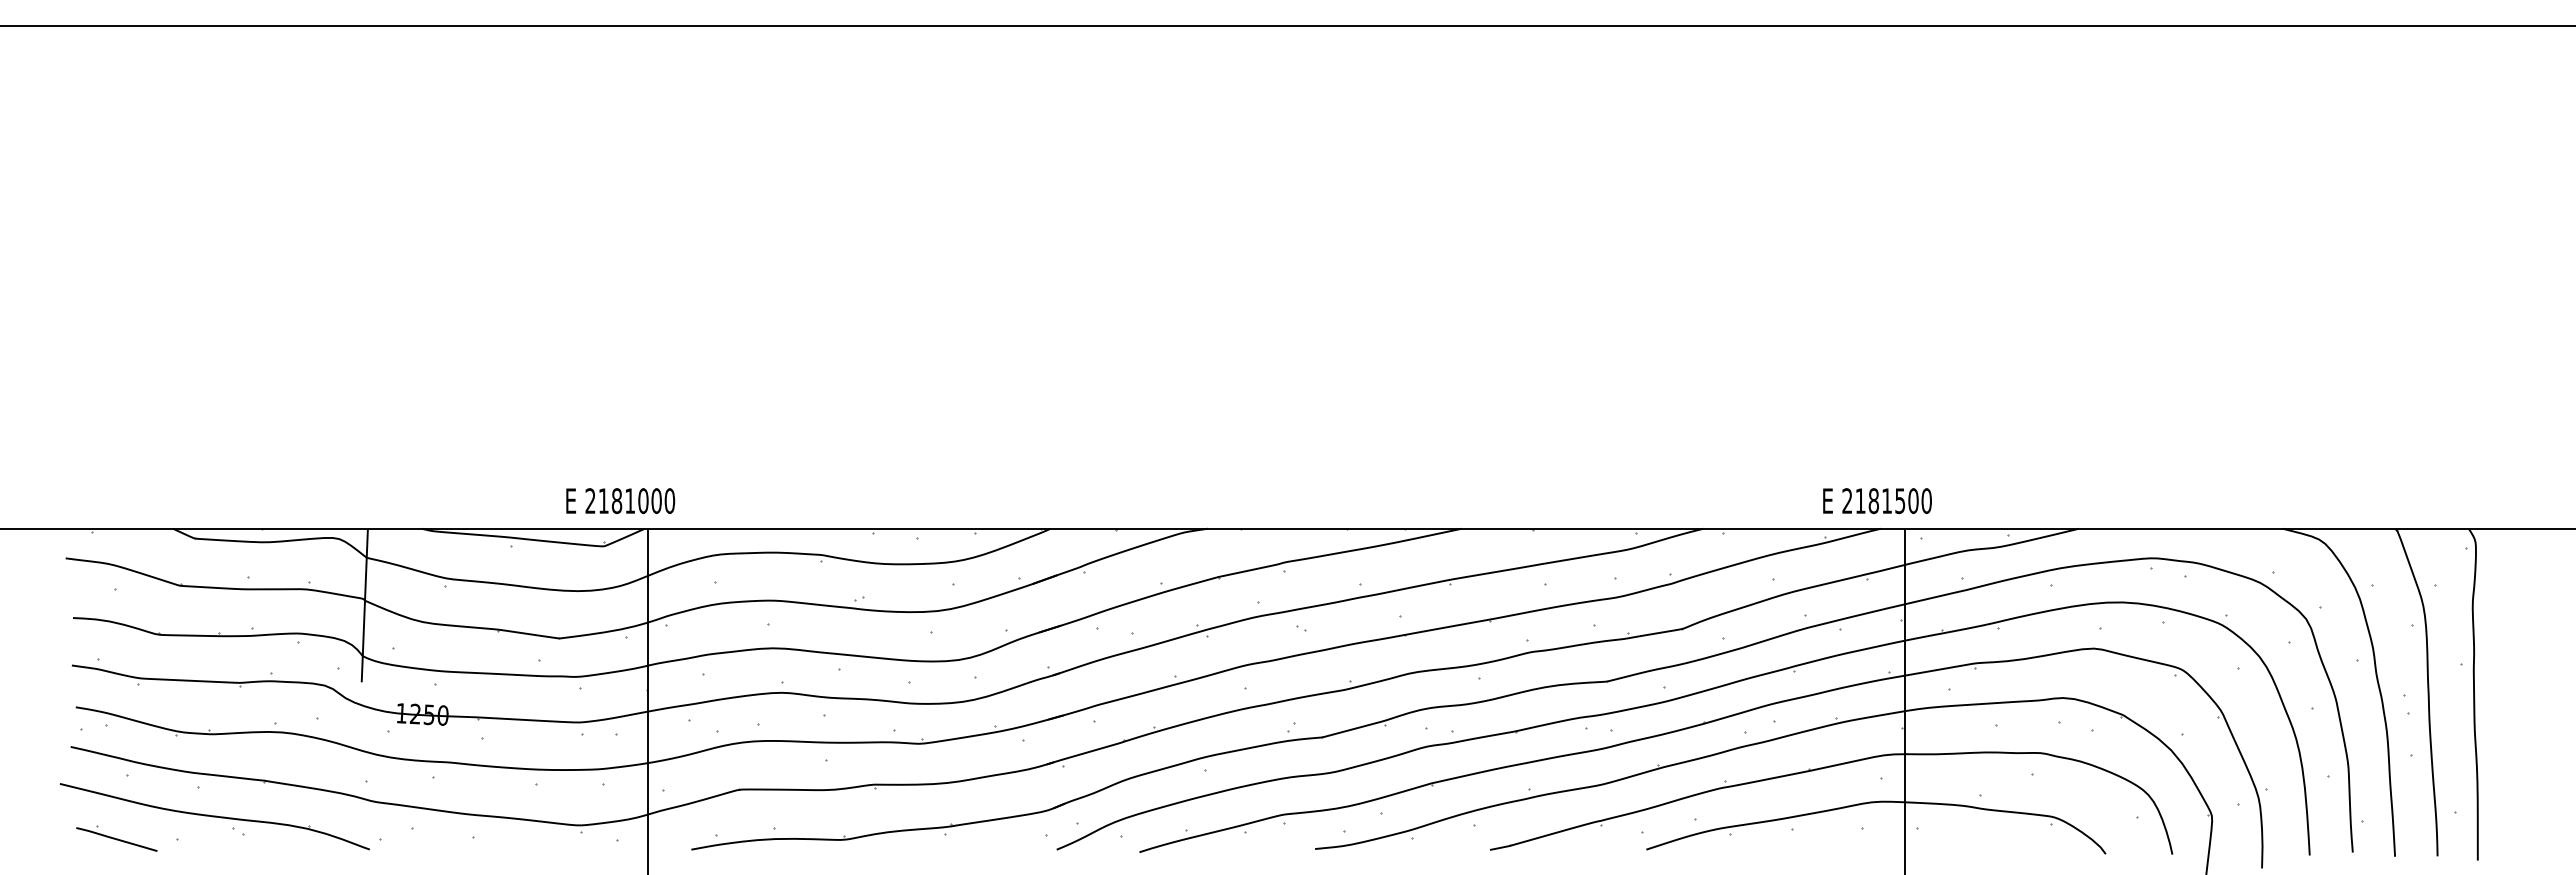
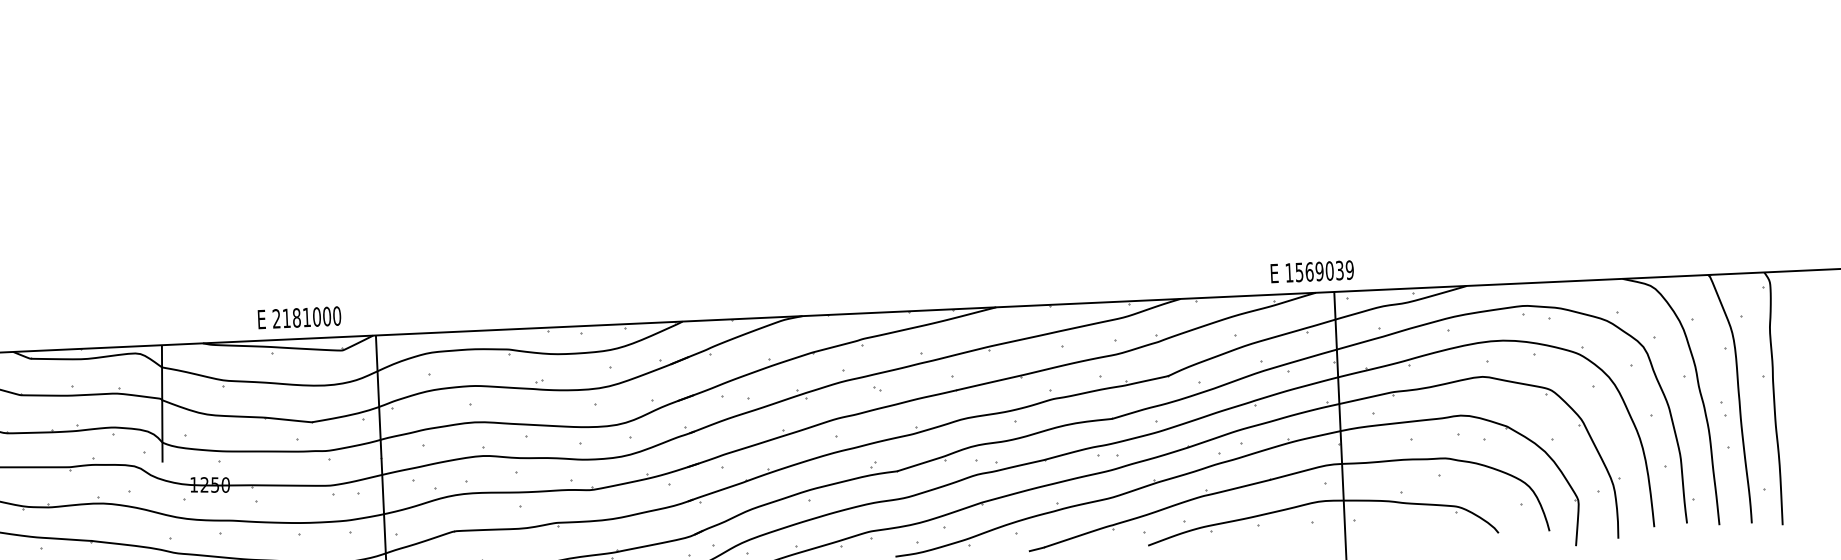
text: (620, 500) -> (299, 317), moved
text: (1886, 501) -> (1319, 271), 2181500 -> 1569039

